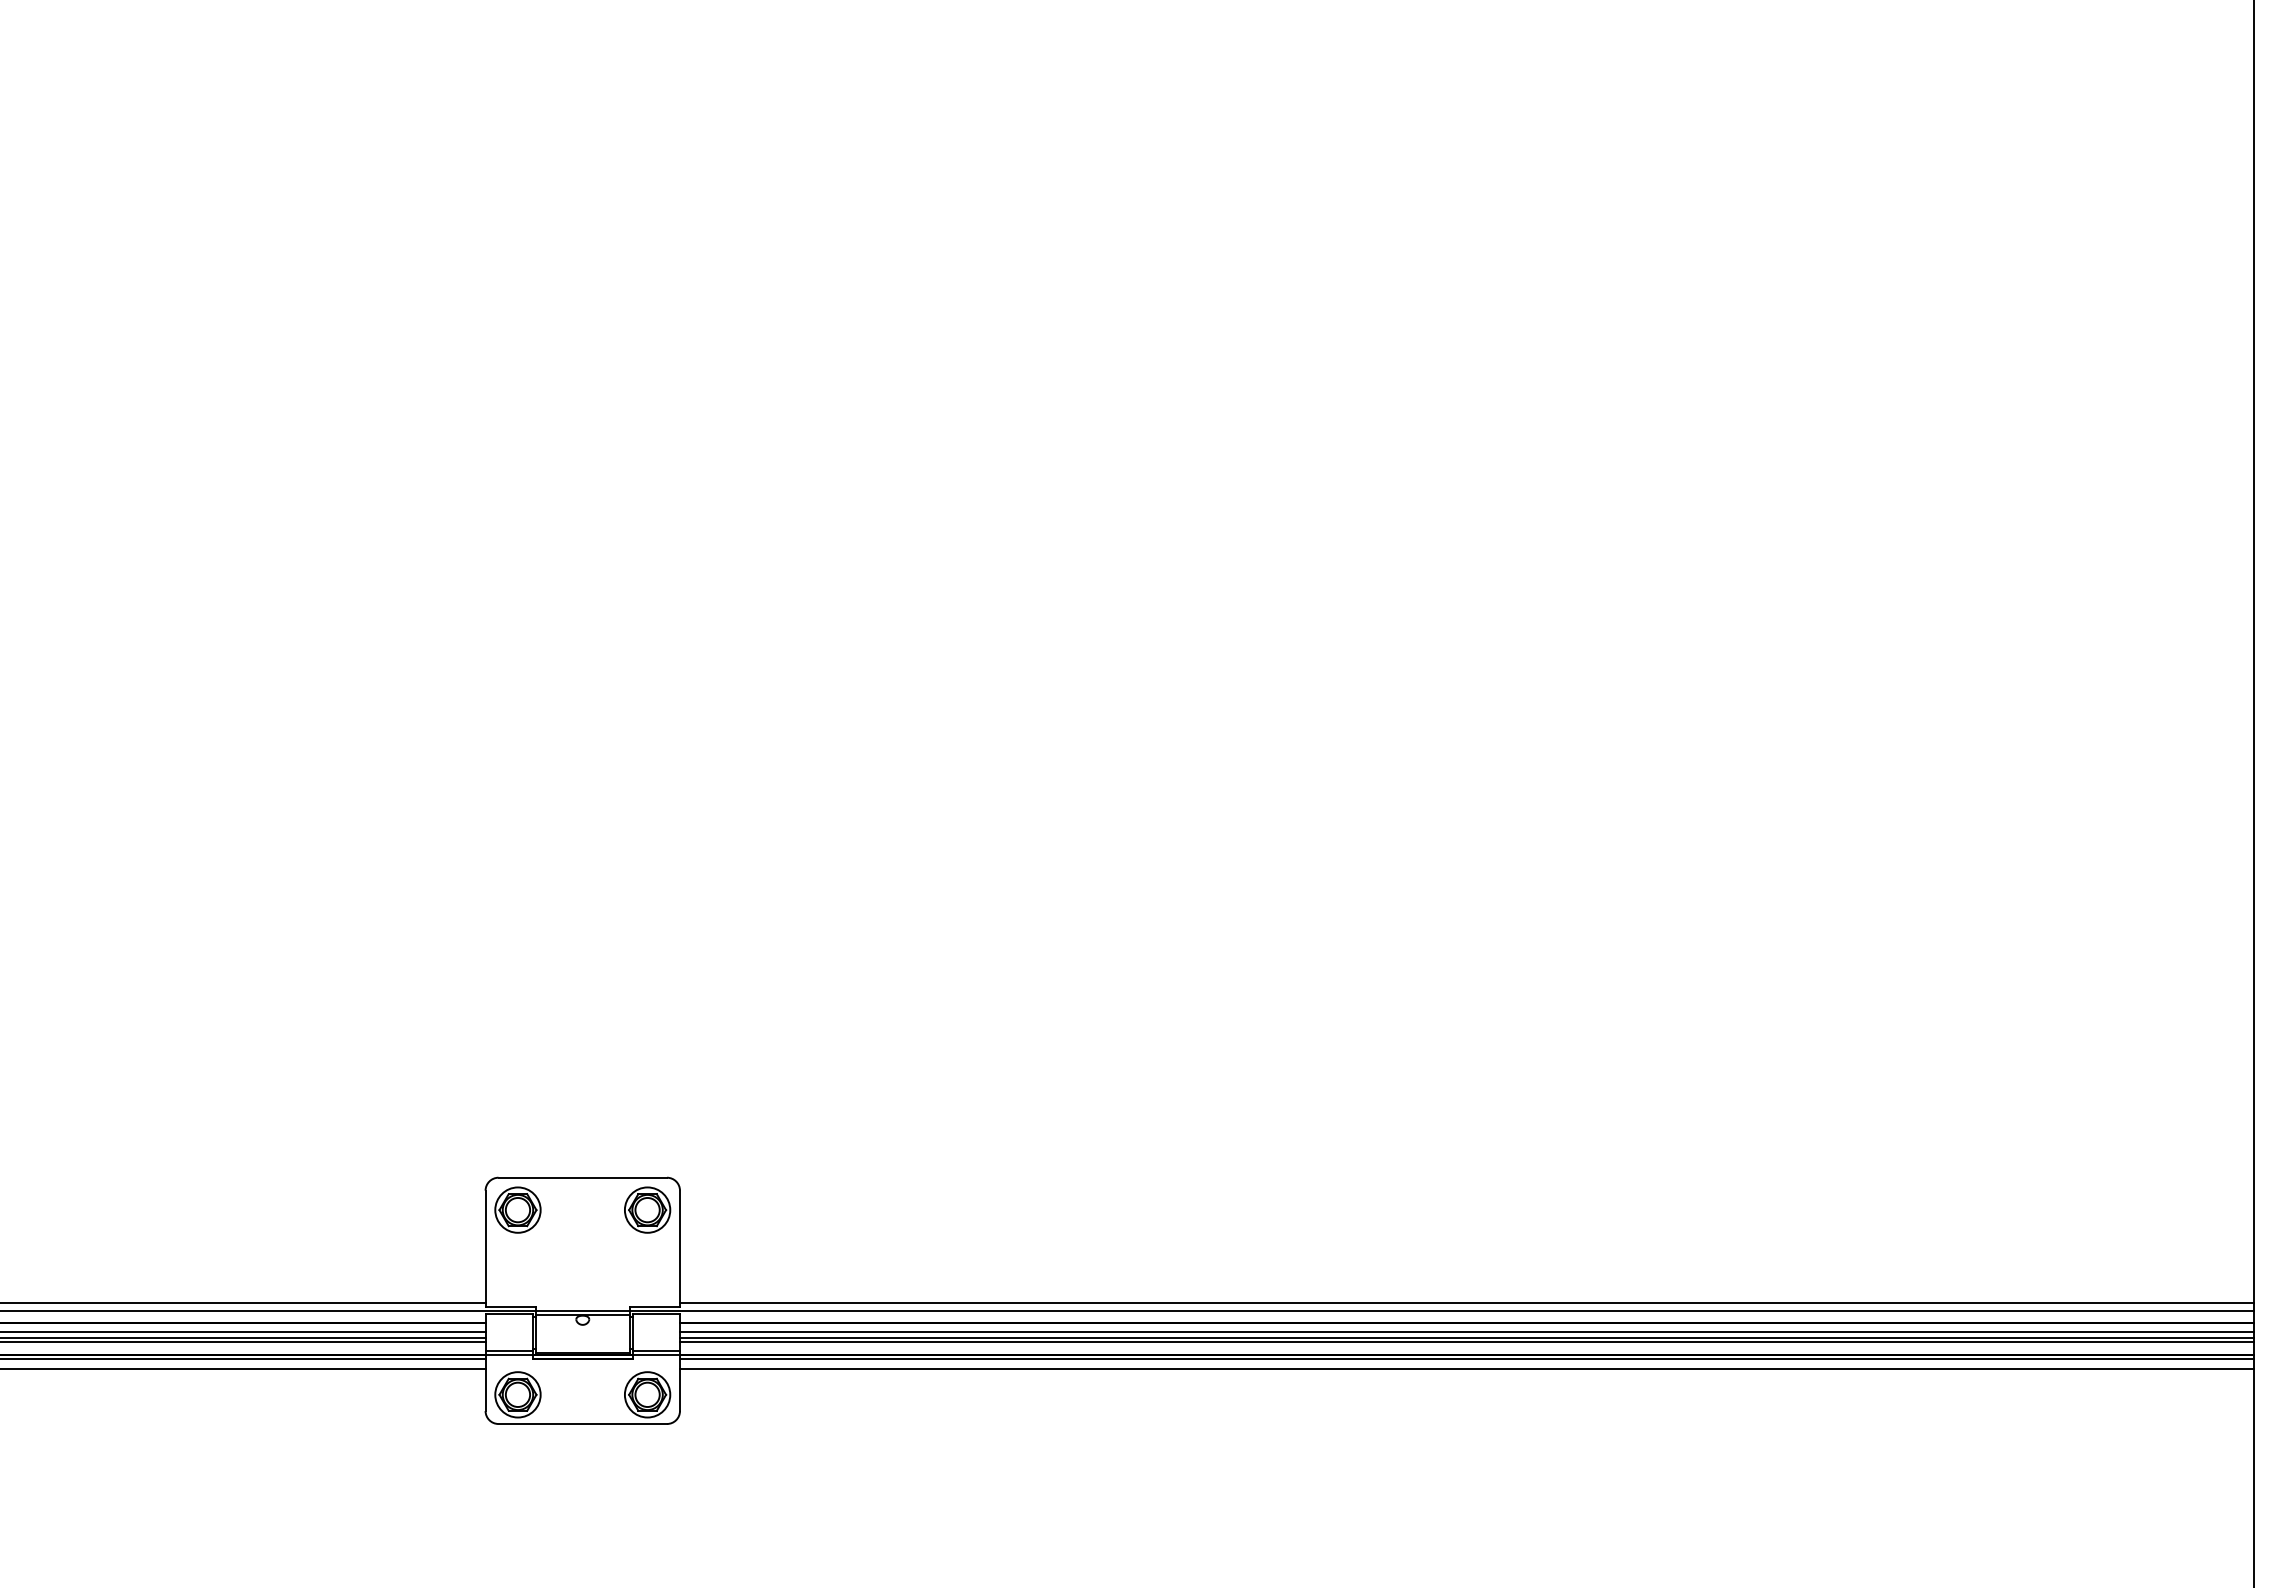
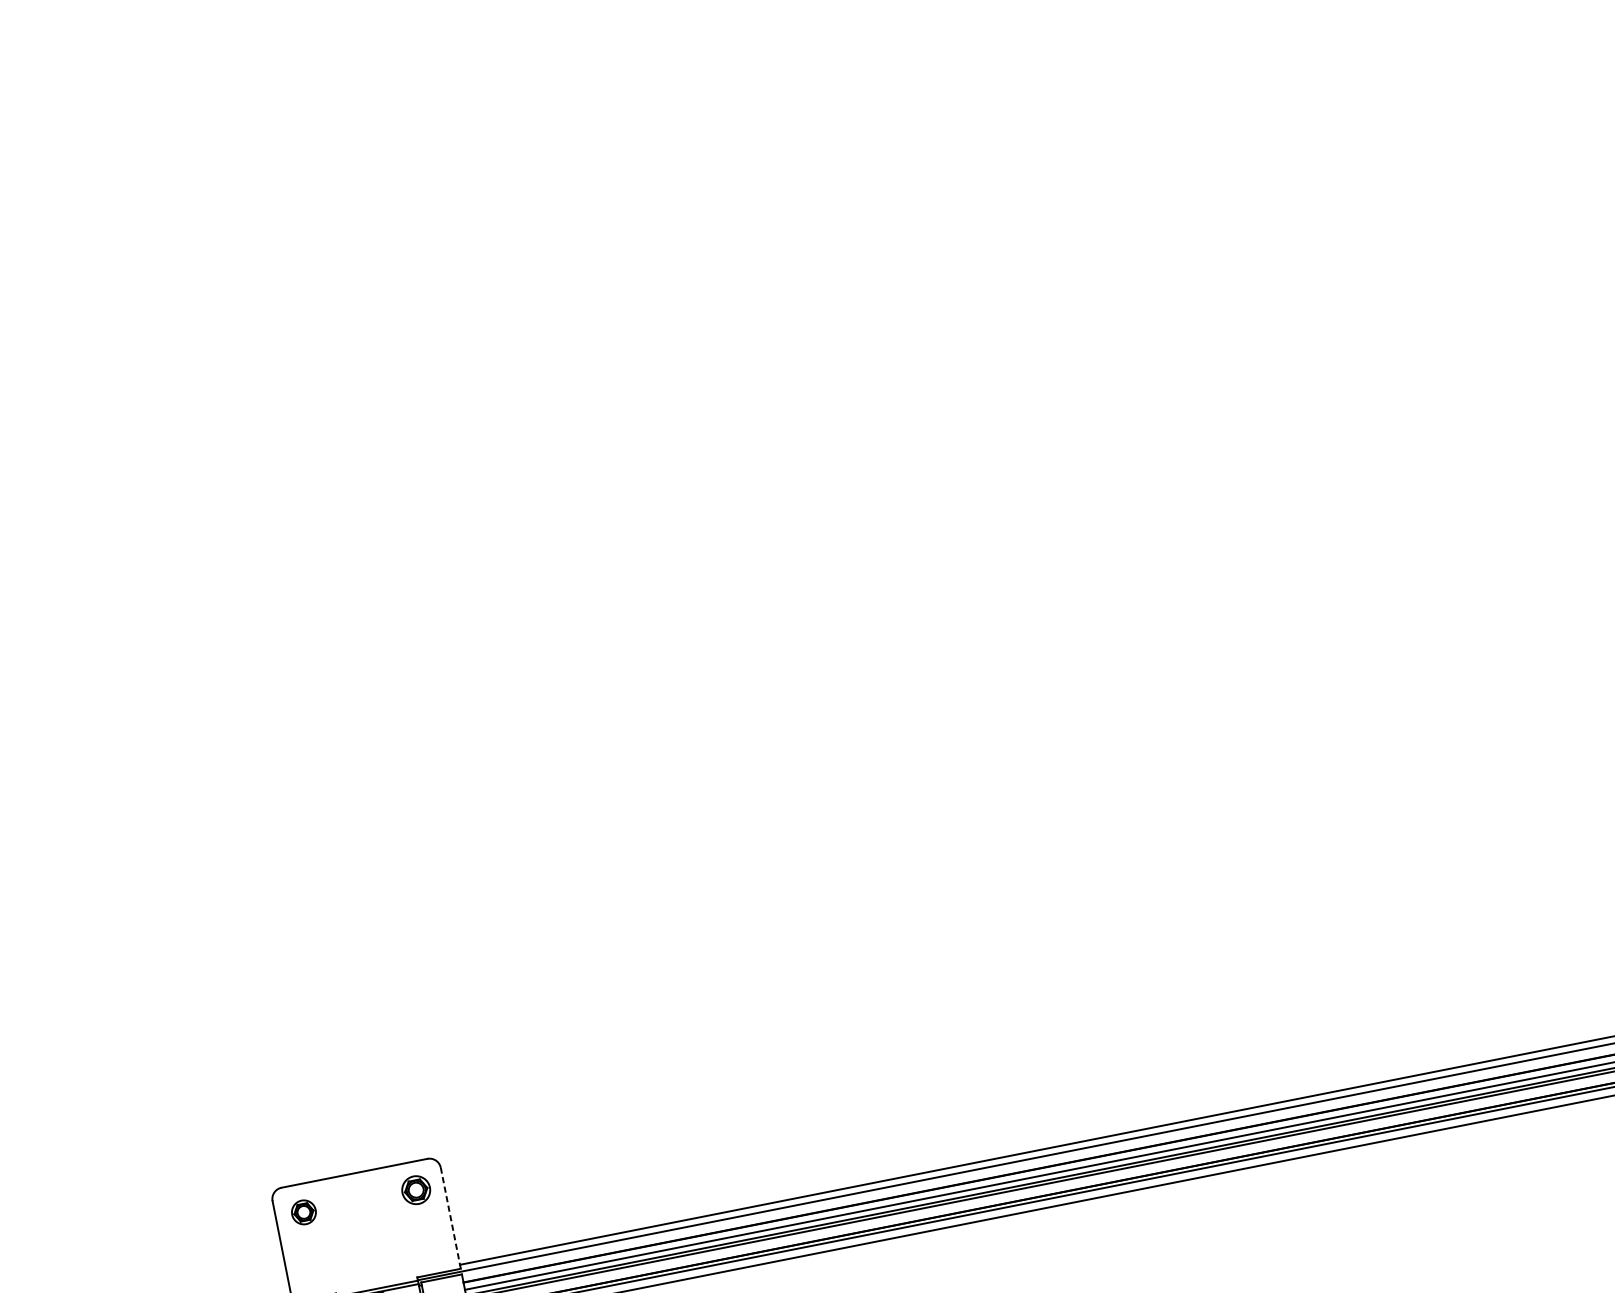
part: (517, 1209) -> (303, 1211), size x0.6
part: (647, 1209) -> (415, 1189), size x0.7
line: (680, 1248) -> (451, 1217), solid -> dashed

